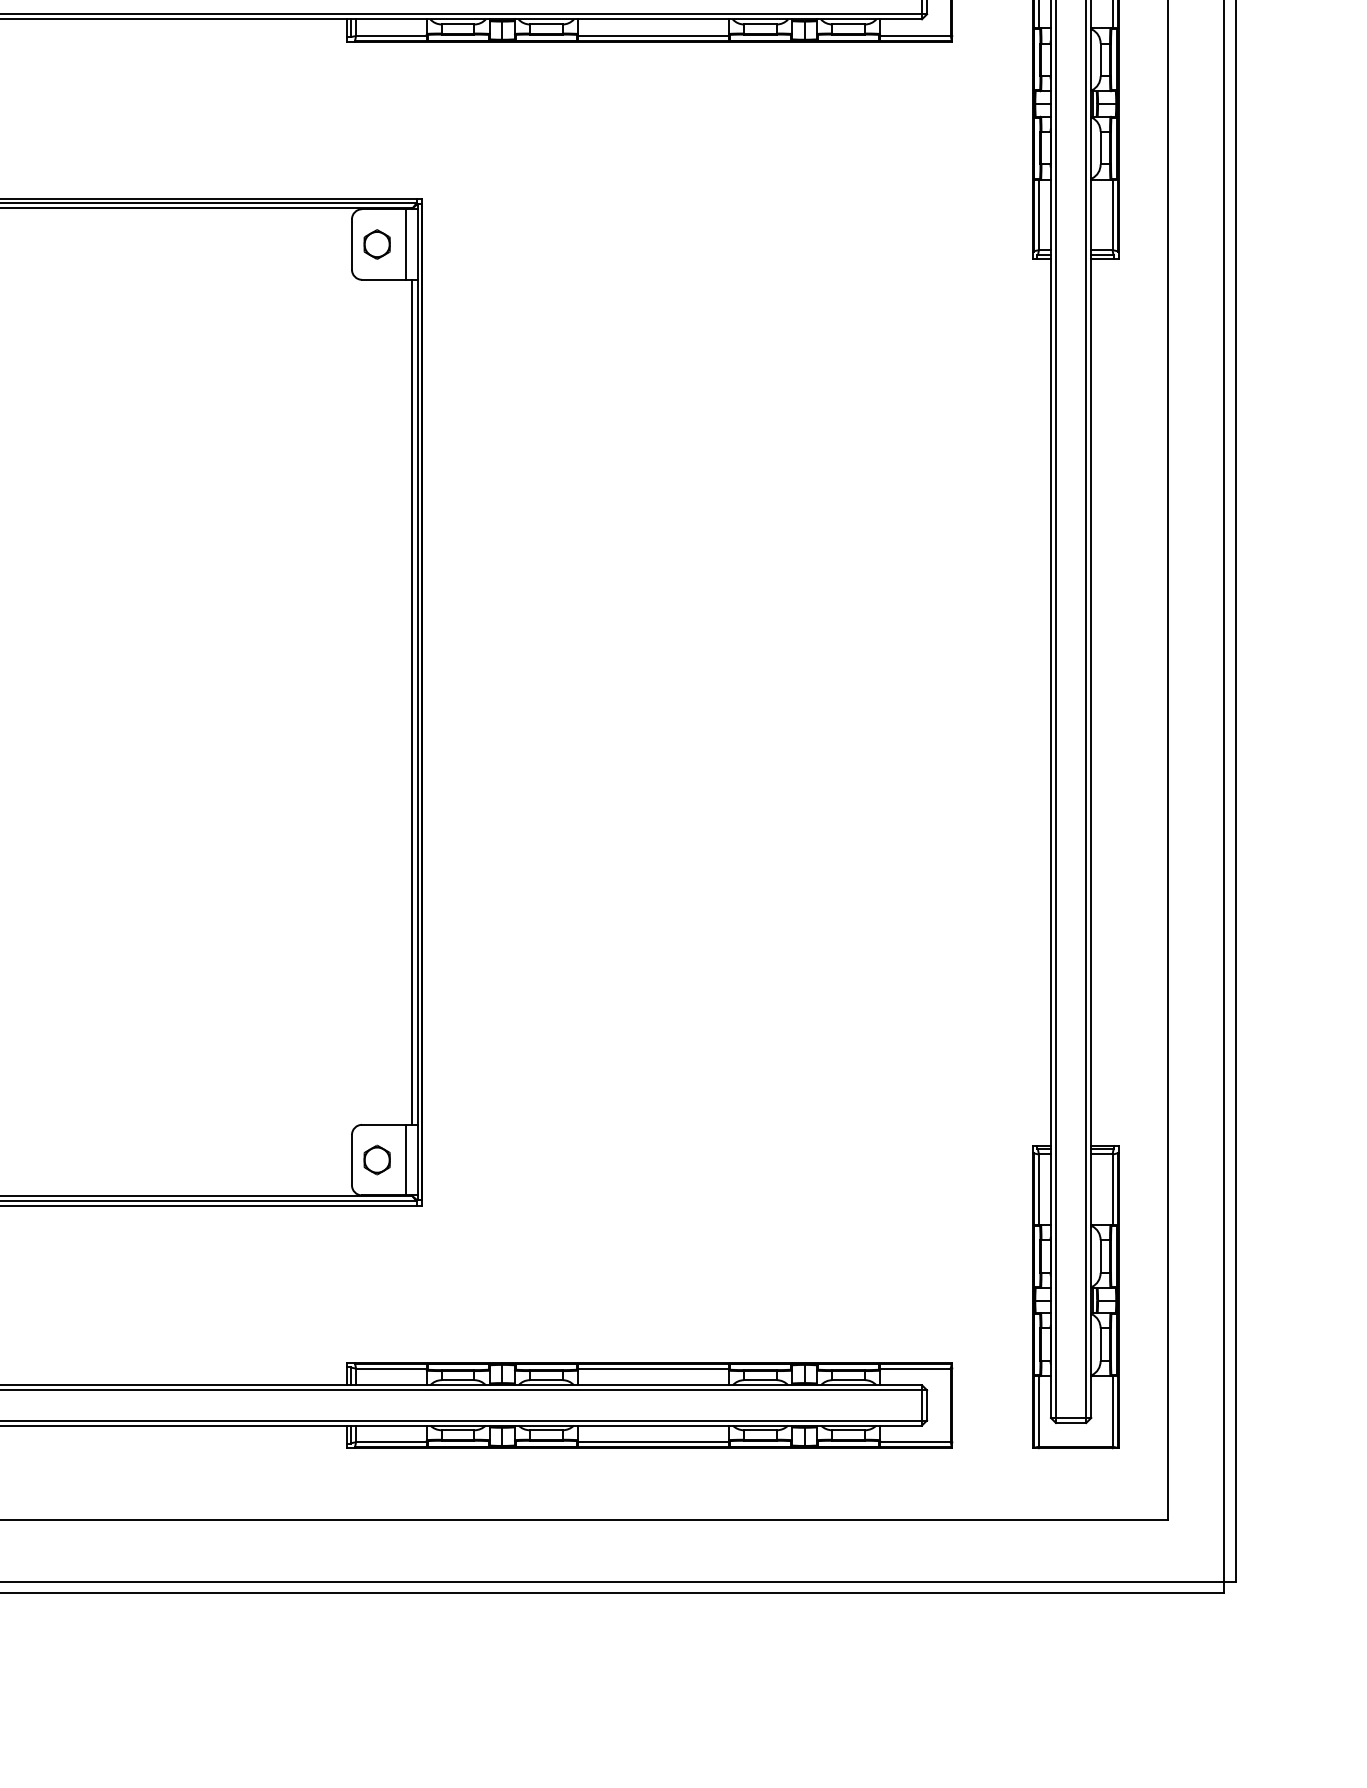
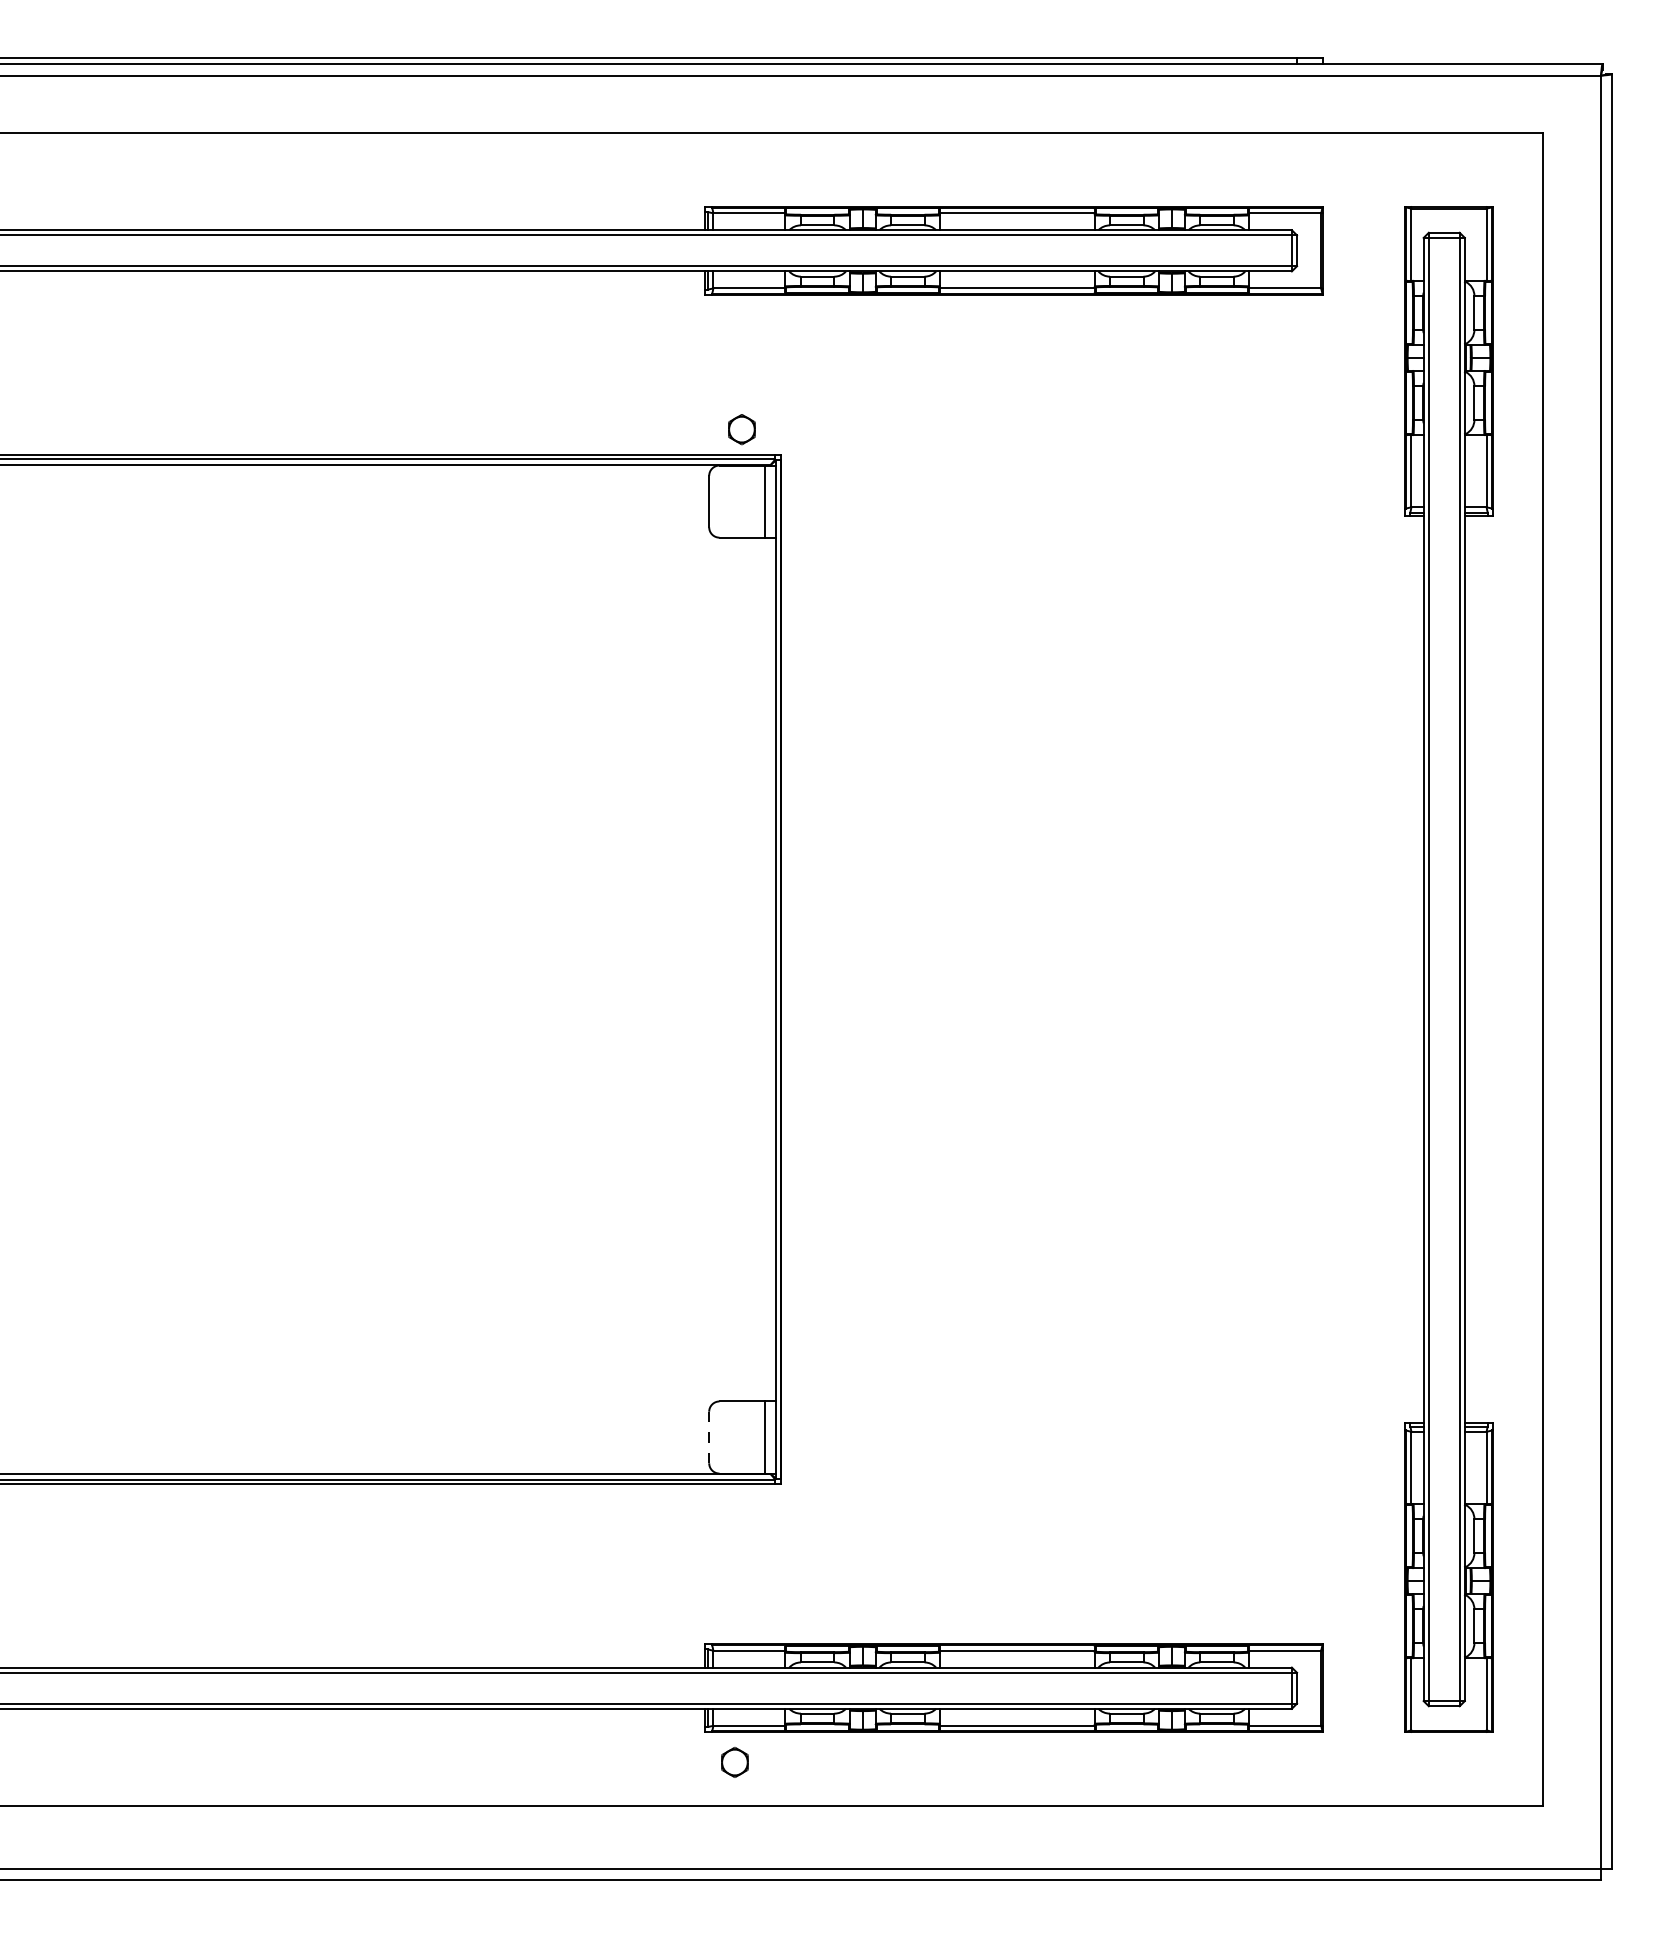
part: (376, 244) -> (741, 429), moved
line: (412, 702) -> (771, 969), removed
line: (352, 1160) -> (709, 1437), solid -> dashed
part: (376, 1160) -> (734, 1762), moved

